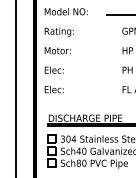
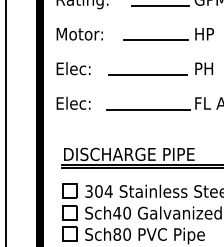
line: (103, 34) -> (161, 5), added
line: (100, 54) -> (155, 40), added
line: (96, 73) -> (148, 74), added
line: (96, 93) -> (148, 110), added

